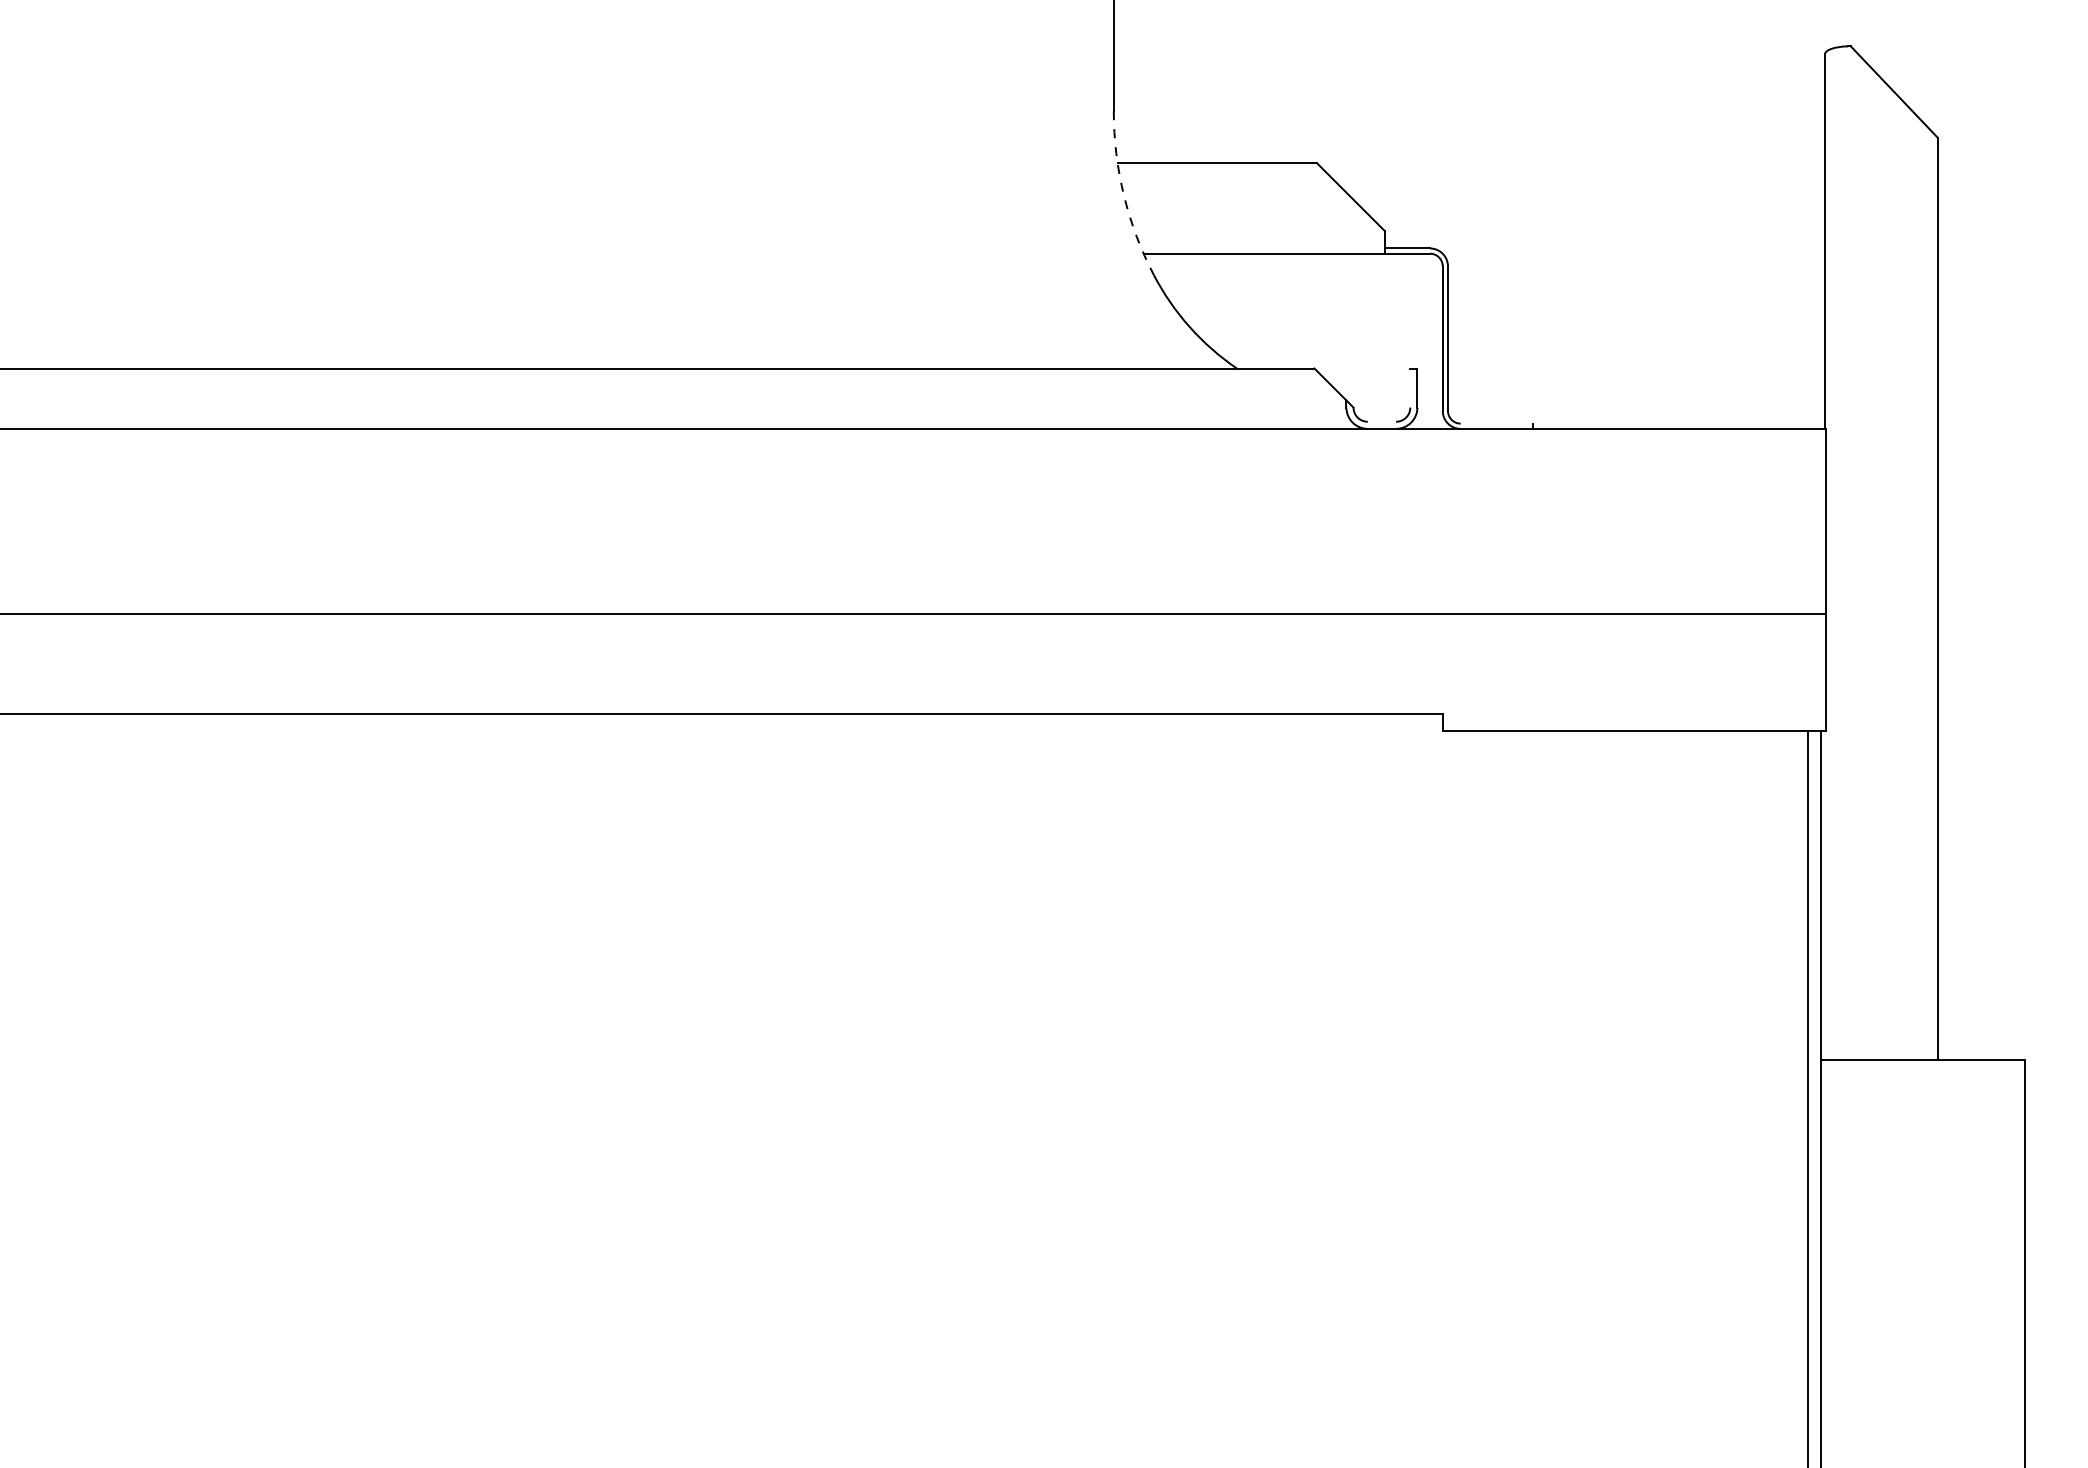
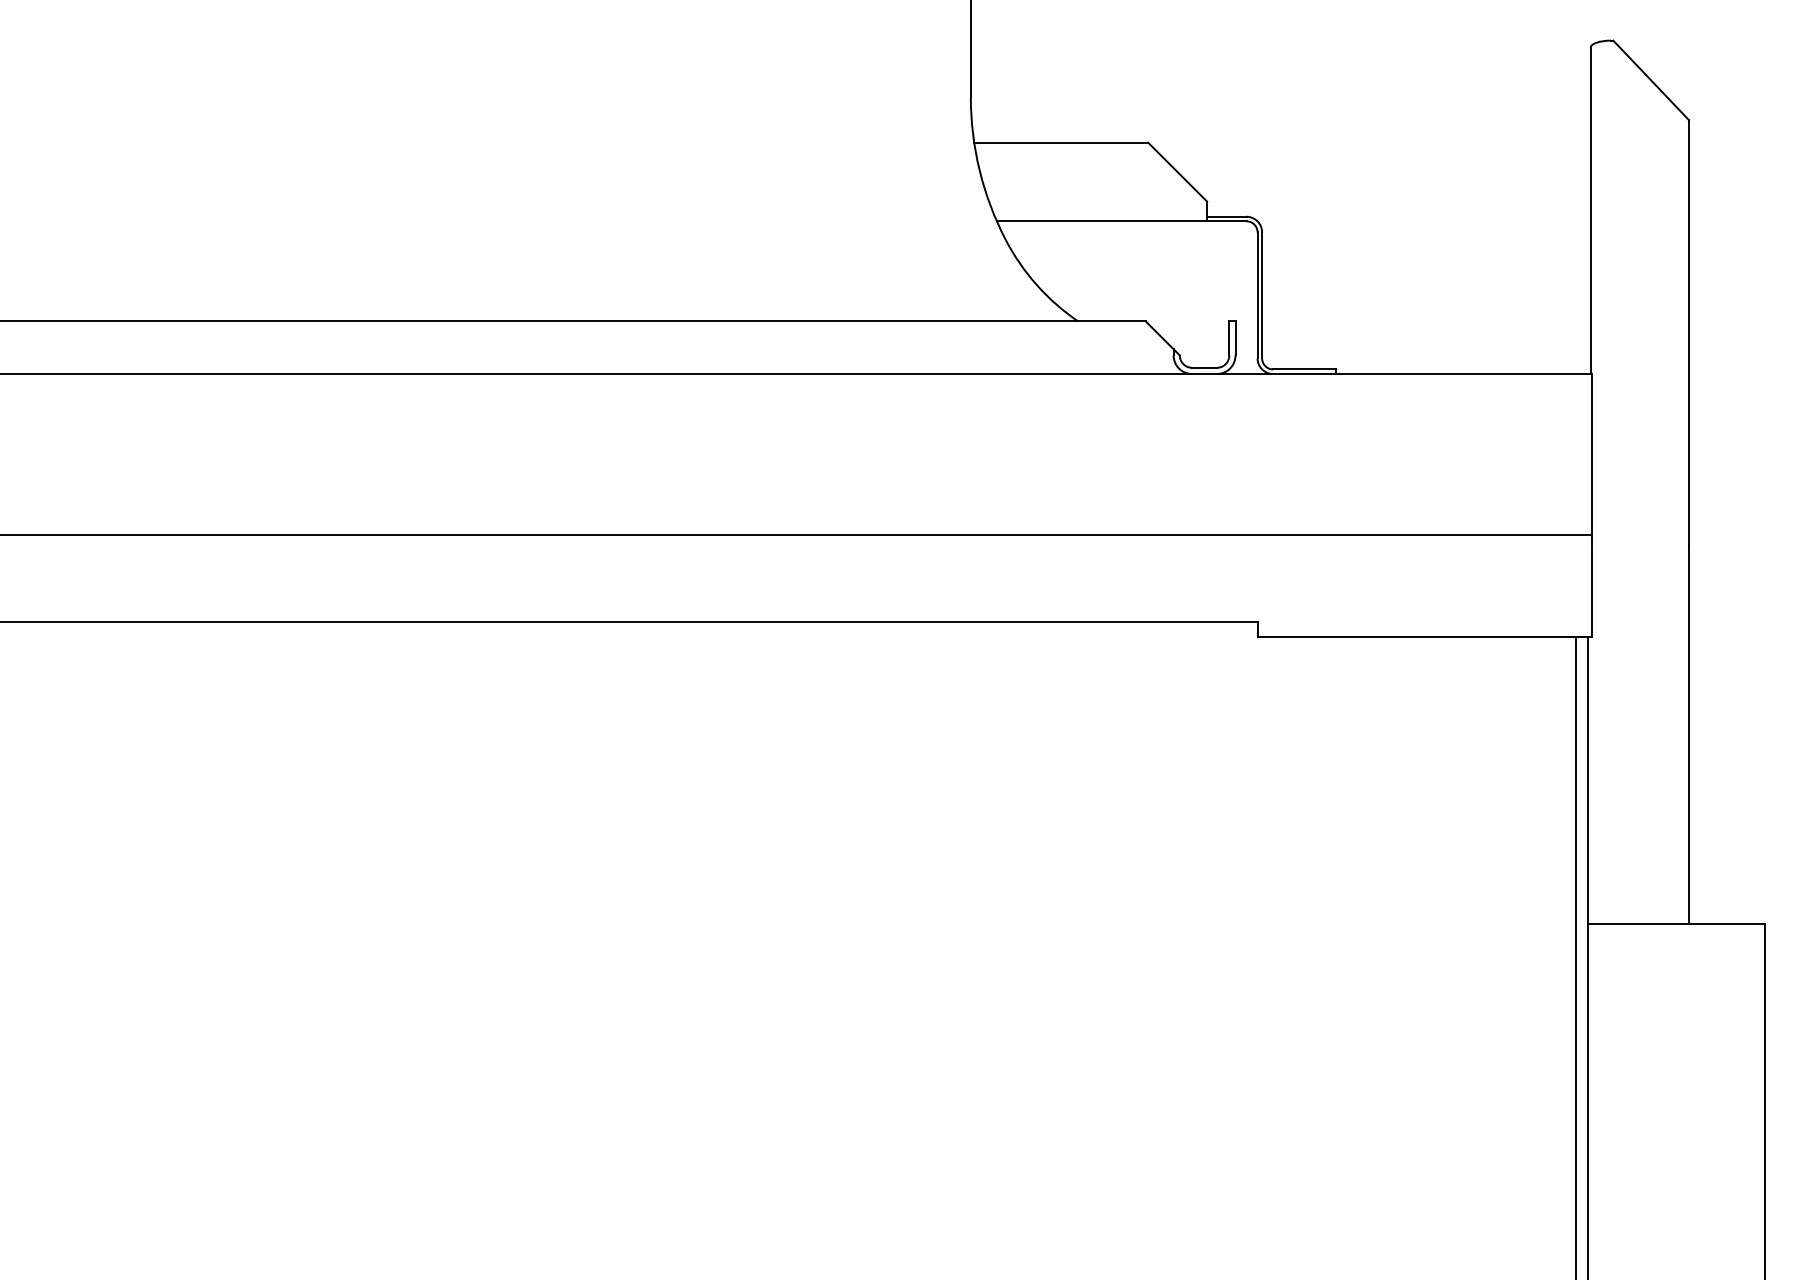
arc: (1123, 195) -> (979, 170), dashed -> solid
line: (1410, 388) -> (1229, 338), added
line: (1381, 421) -> (1204, 367), added
line: (1496, 423) -> (1304, 369), added

